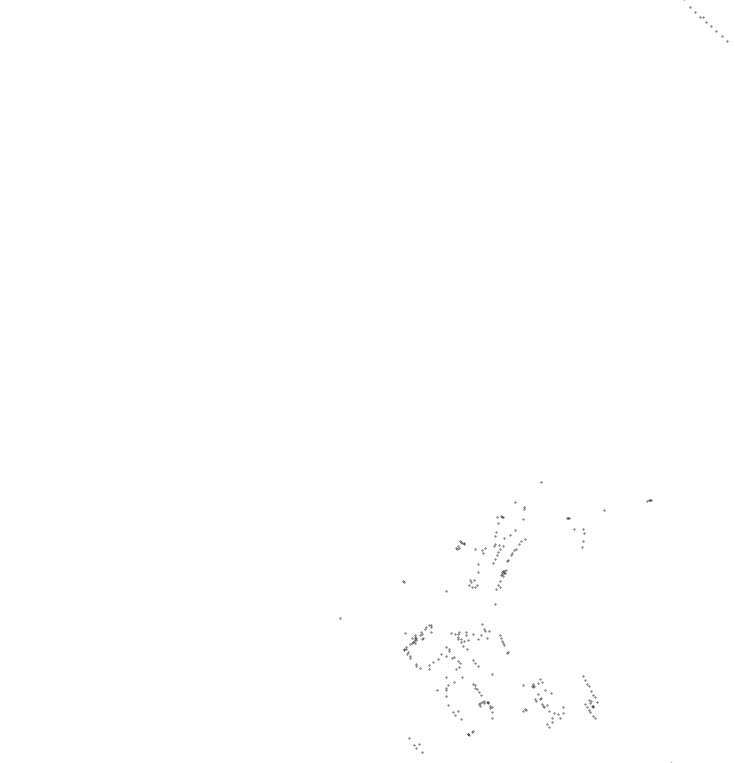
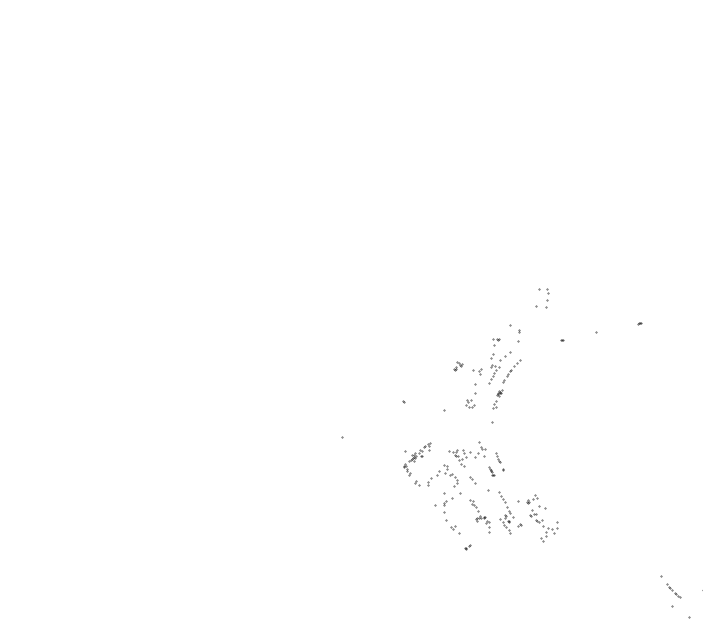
part: (579, 538) -> (543, 298), moved
part: (495, 654) -> (491, 471), added
part: (590, 697) -> (506, 512), moved
part: (415, 745) -> (414, 559), removed

